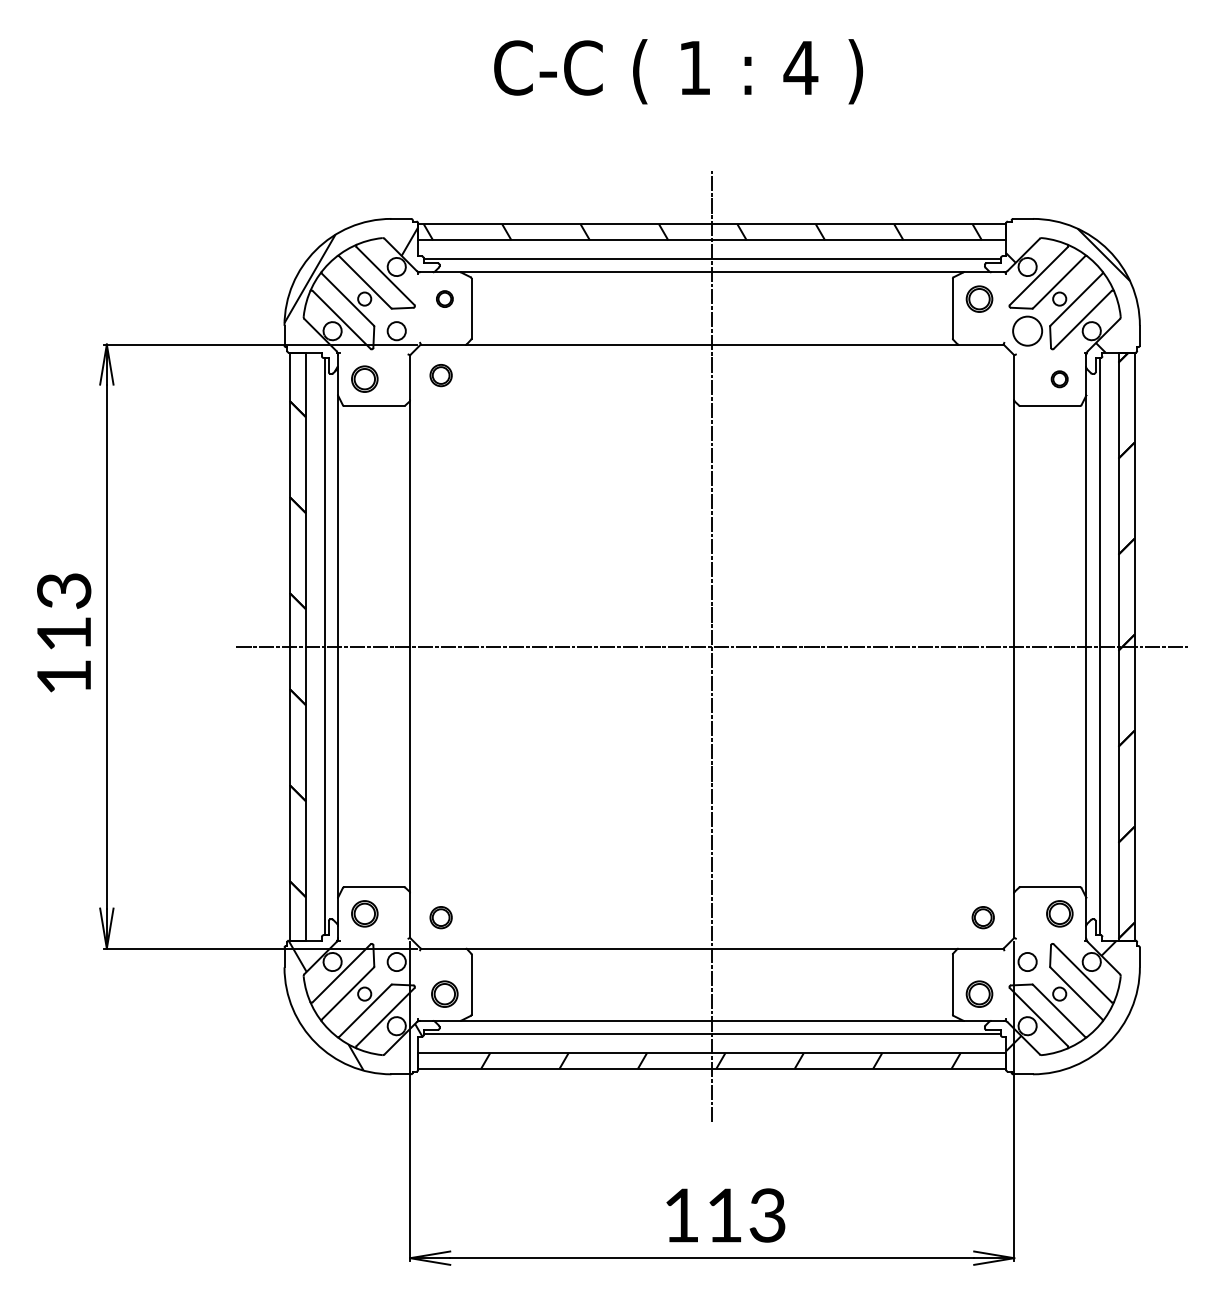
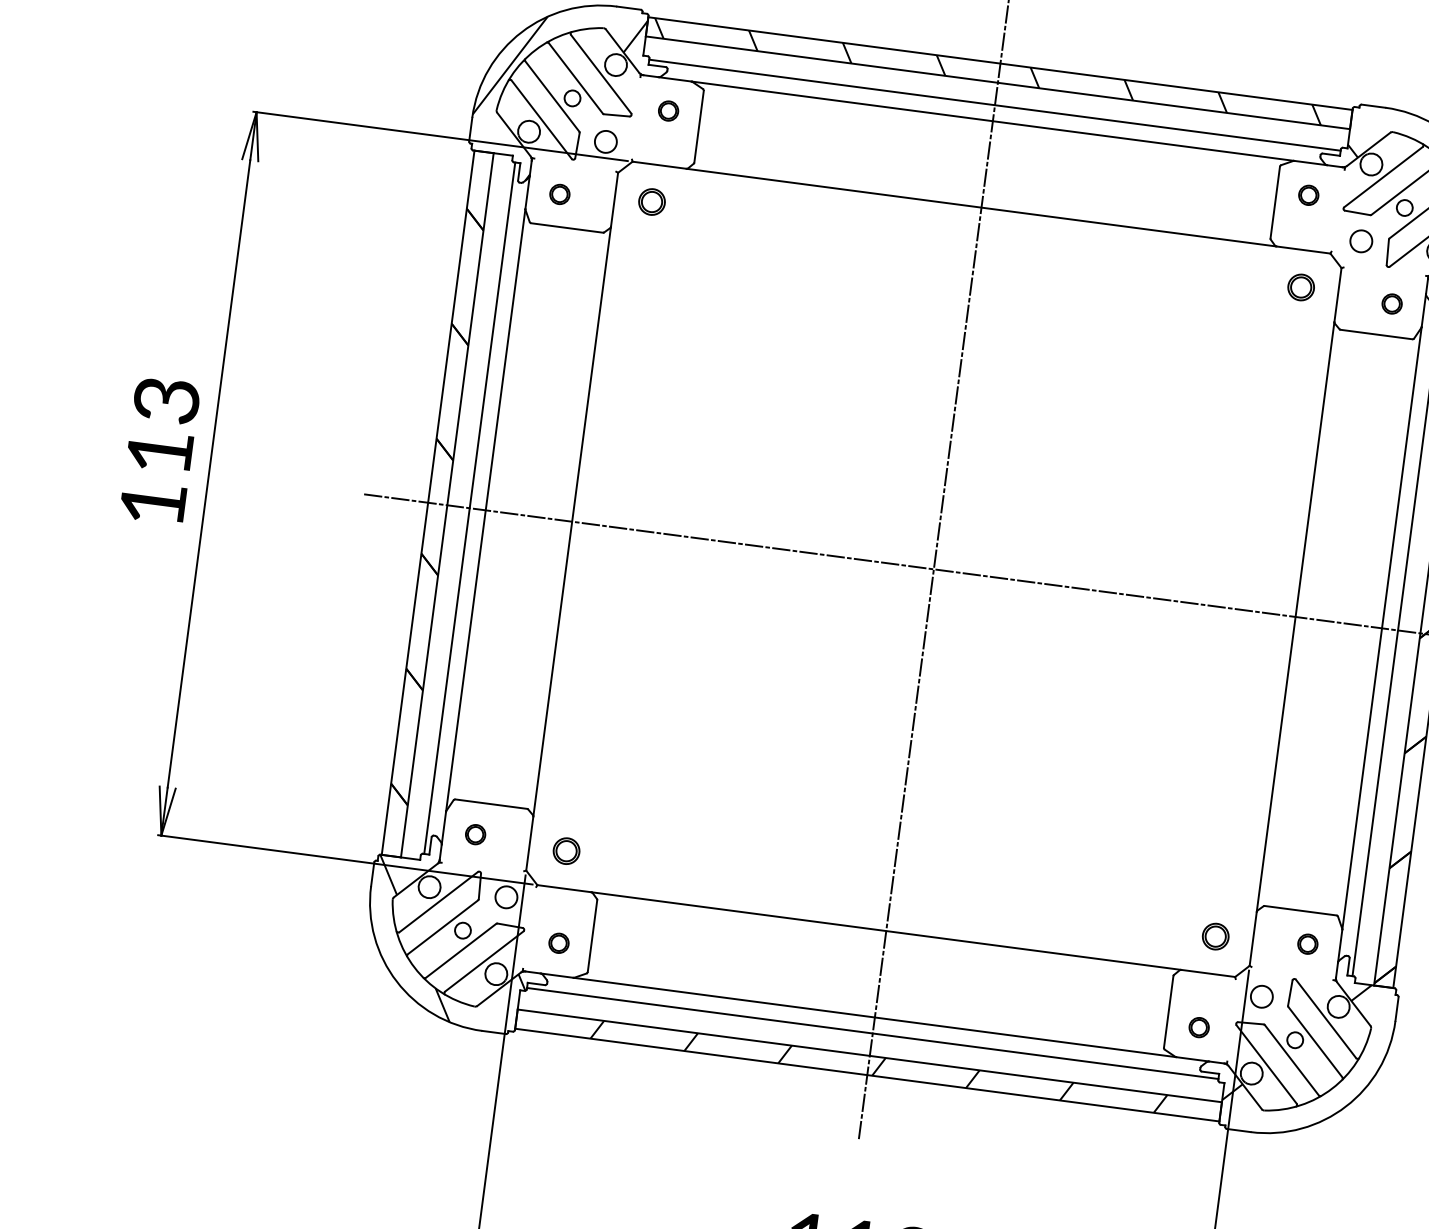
circle: (979, 298) -> (1308, 194), size x0.62
circle: (1027, 331) -> (1361, 241), size x0.62
part: (982, 375) -> (1300, 287), added
circle: (364, 379) -> (559, 194), size x0.62
circle: (364, 913) -> (475, 834), size x0.62
circle: (1059, 913) -> (1307, 943), size x0.62
circle: (444, 993) -> (558, 942), size x0.62
circle: (979, 993) -> (1199, 1026), size x0.62

